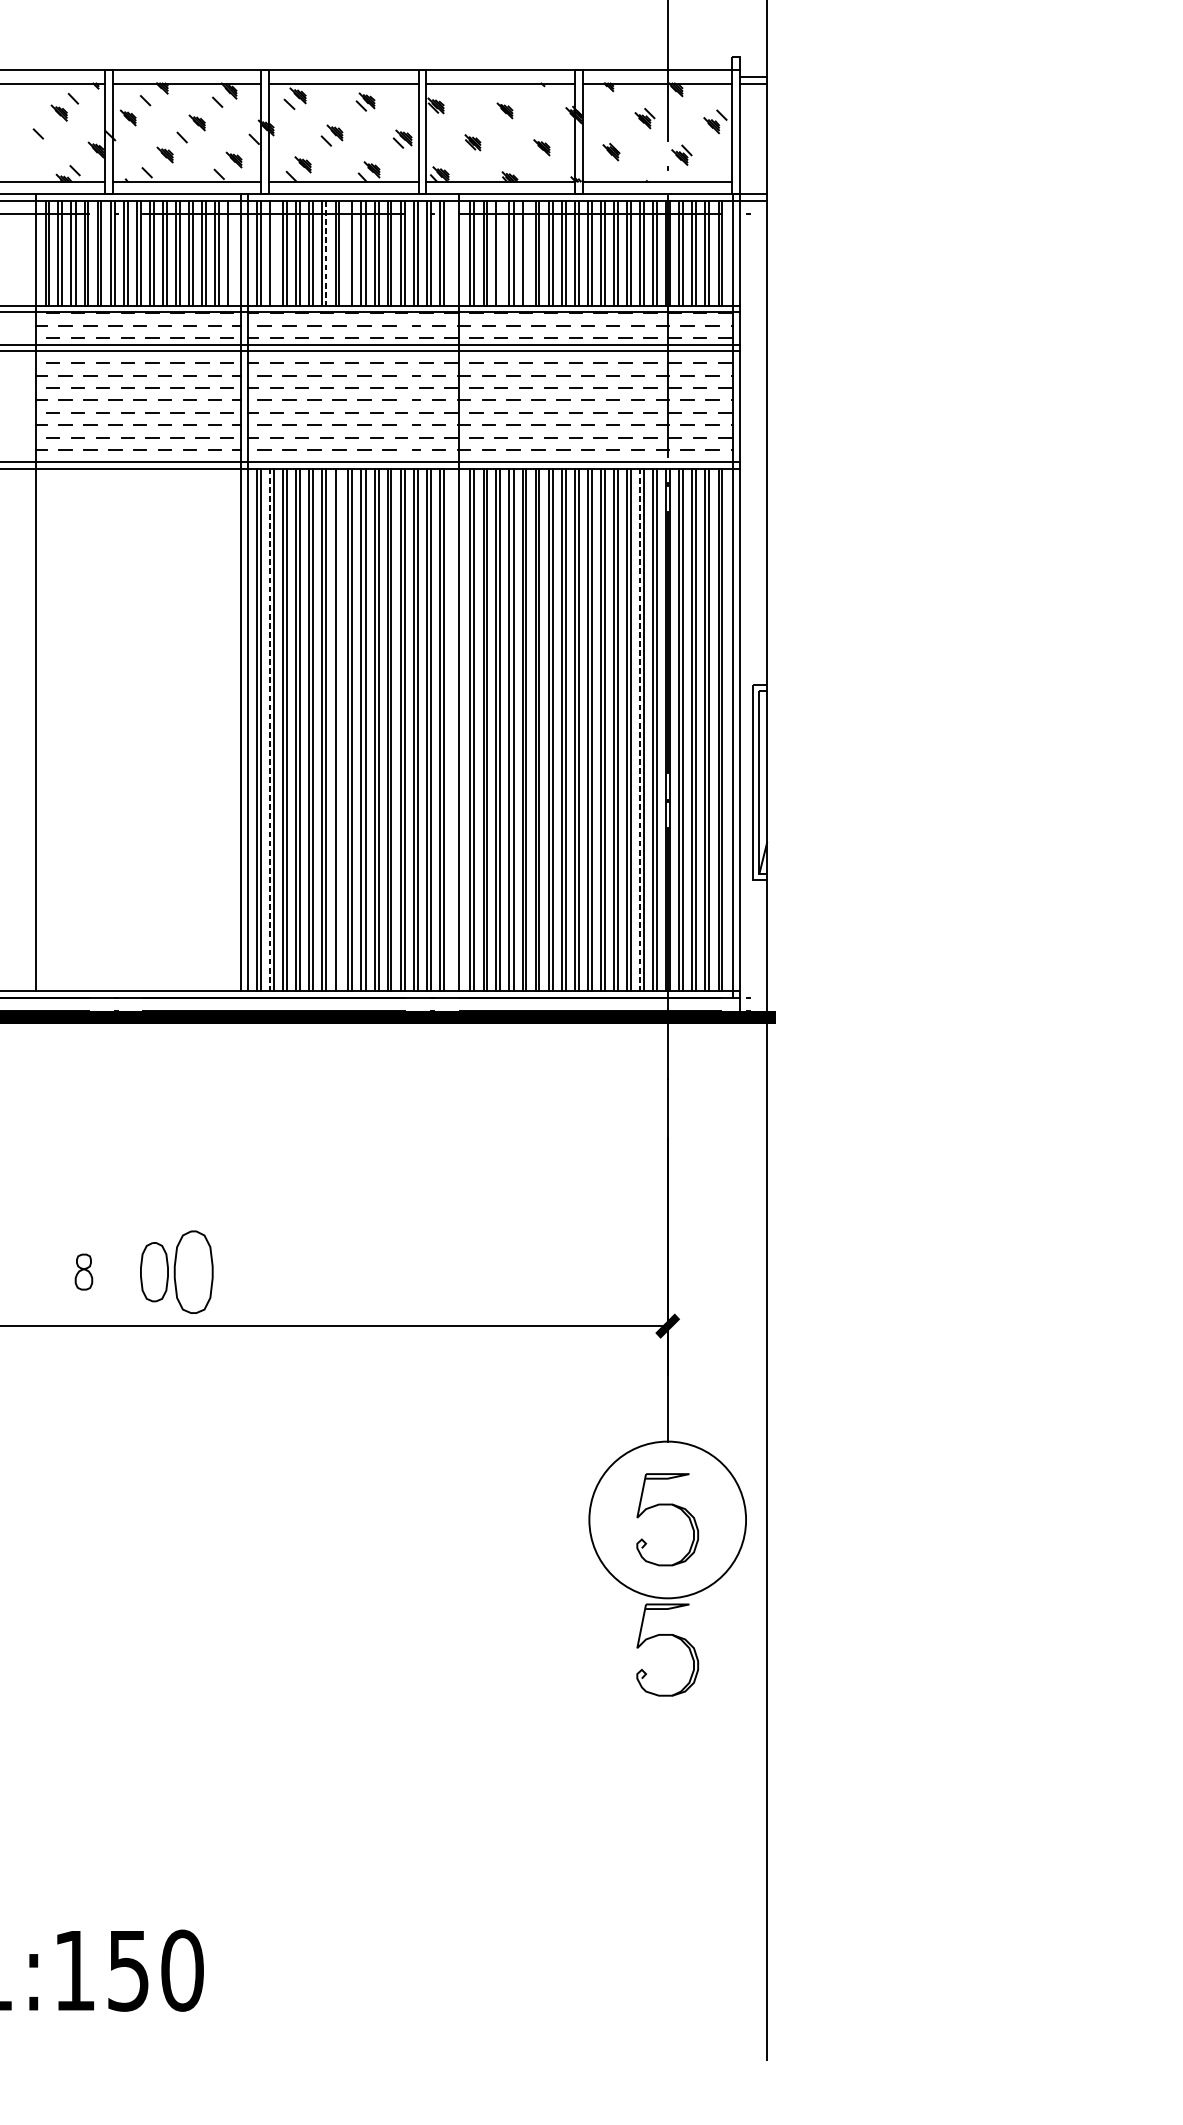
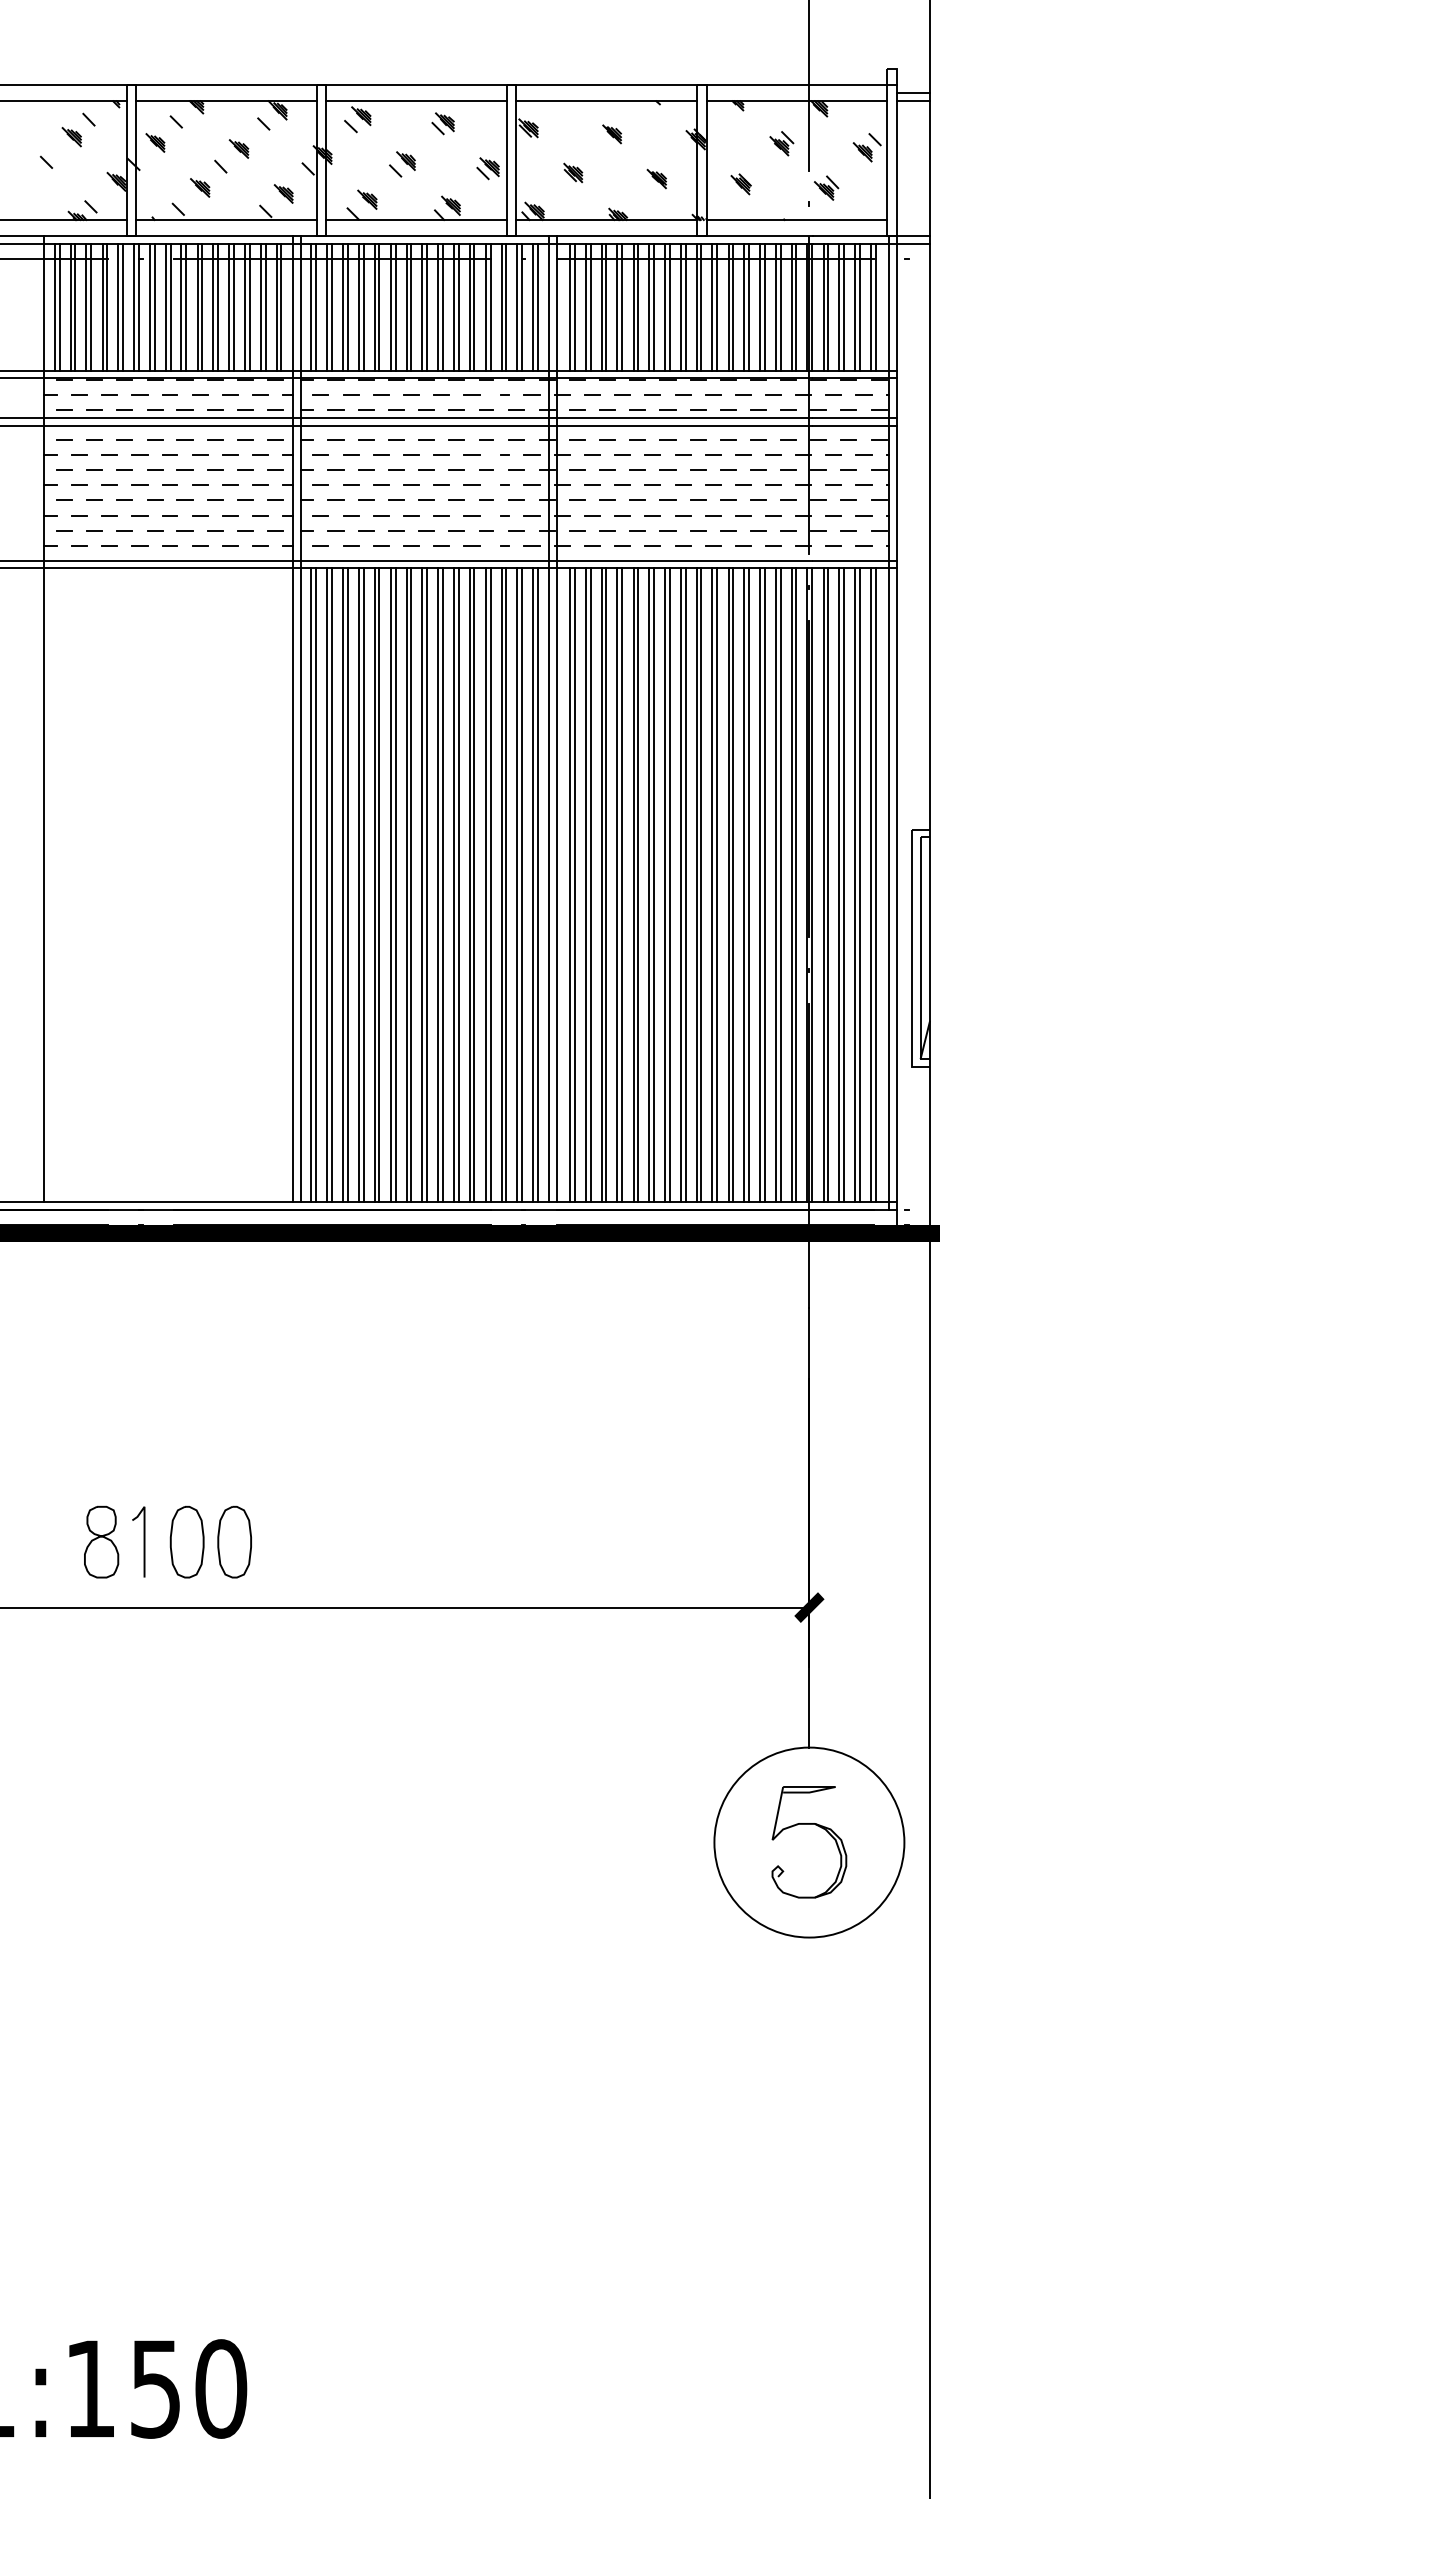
line: (232, 252) -> (281, 306), added
line: (273, 252) -> (331, 306), added
line: (348, 252) -> (422, 306), added
line: (500, 252) -> (606, 306), added
line: (526, 252) -> (638, 306), added
line: (326, 253) -> (395, 307), dashed -> solid
line: (453, 592) -> (549, 718), added
line: (270, 729) -> (327, 884), dashed -> solid
line: (339, 729) -> (411, 884), added
line: (640, 729) -> (776, 884), dashed -> solid
part: (83, 1271) -> (101, 1541), size x1.67
line: (118, 1271) -> (143, 1541), added
part: (193, 1271) -> (234, 1541), size x0.71
part: (674, 1637) -> (817, 1984), removed

